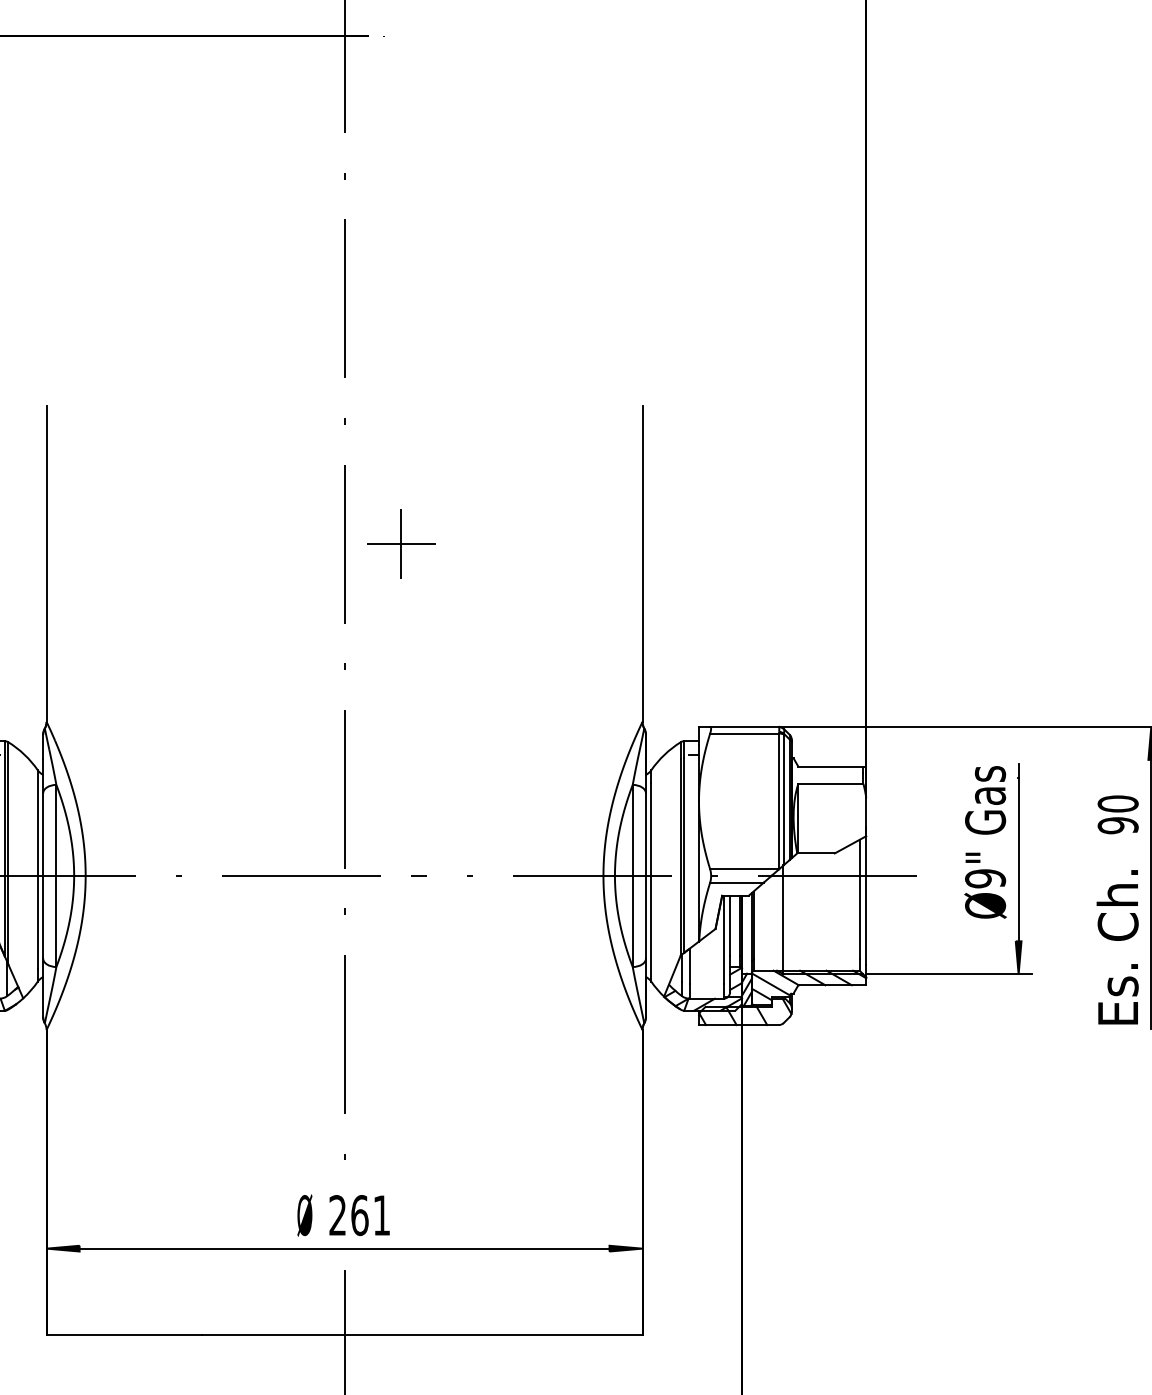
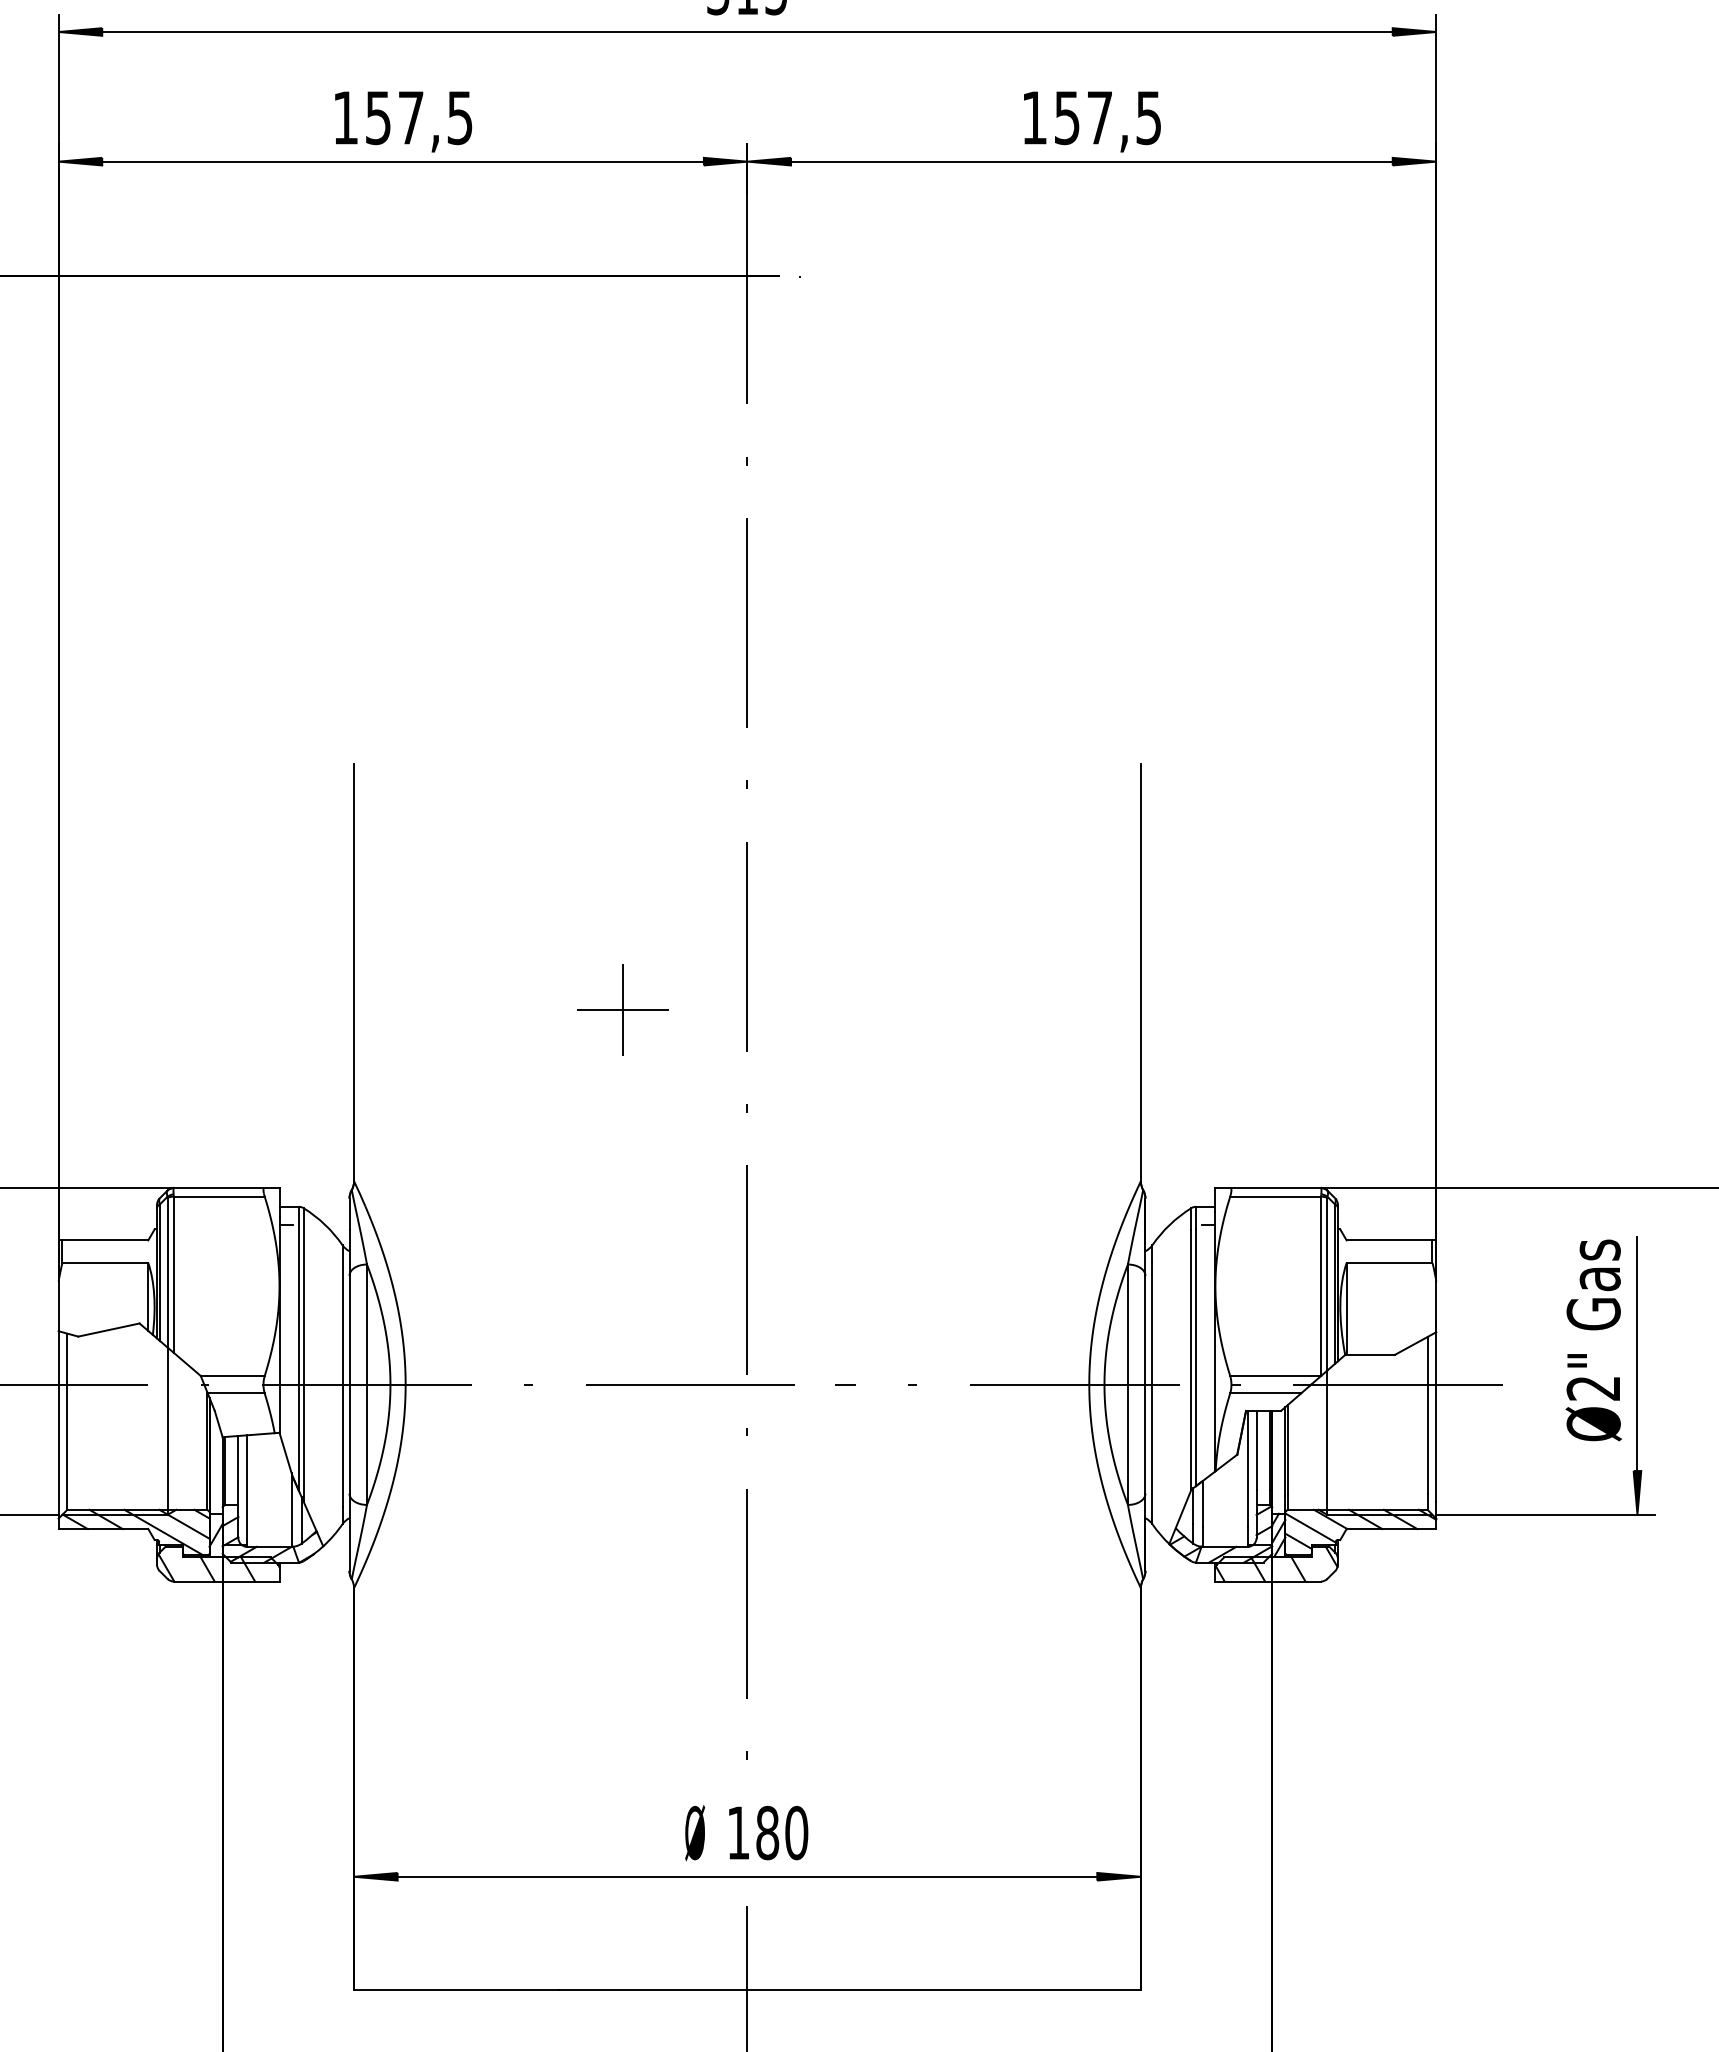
part: (401, 544) -> (622, 1009), moved
text: (985, 878) -> (1593, 1388), Ø9" -> Ø2"
text: (359, 1215) -> (767, 1832), 261 -> 180

